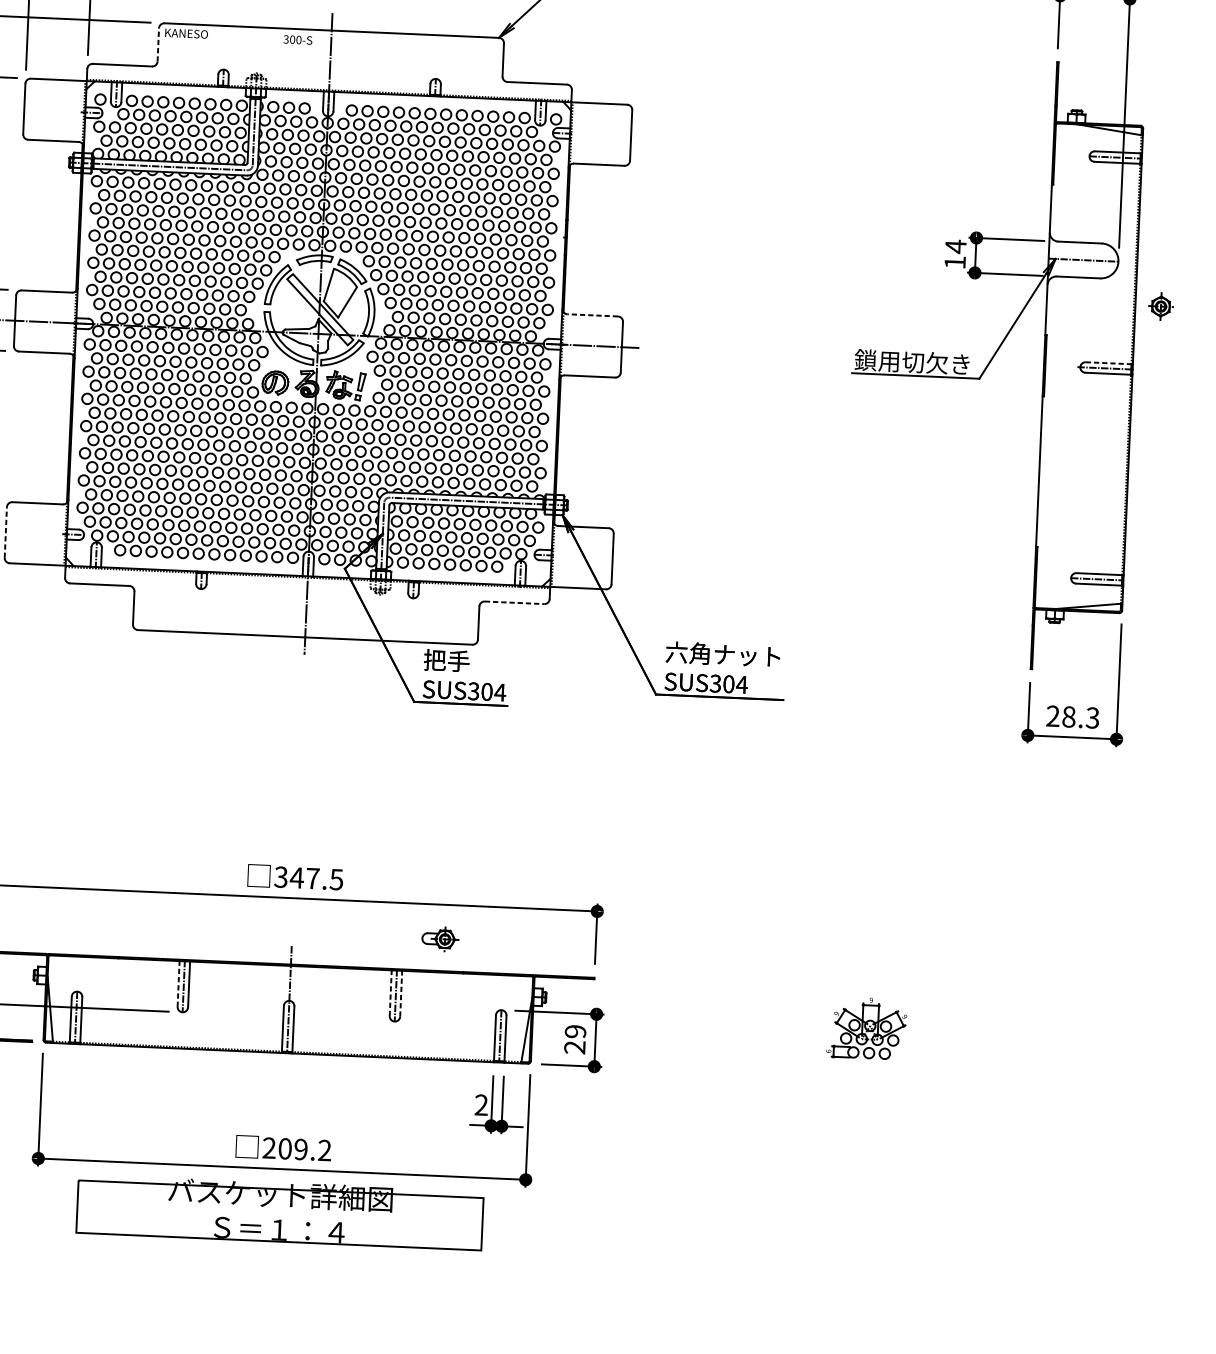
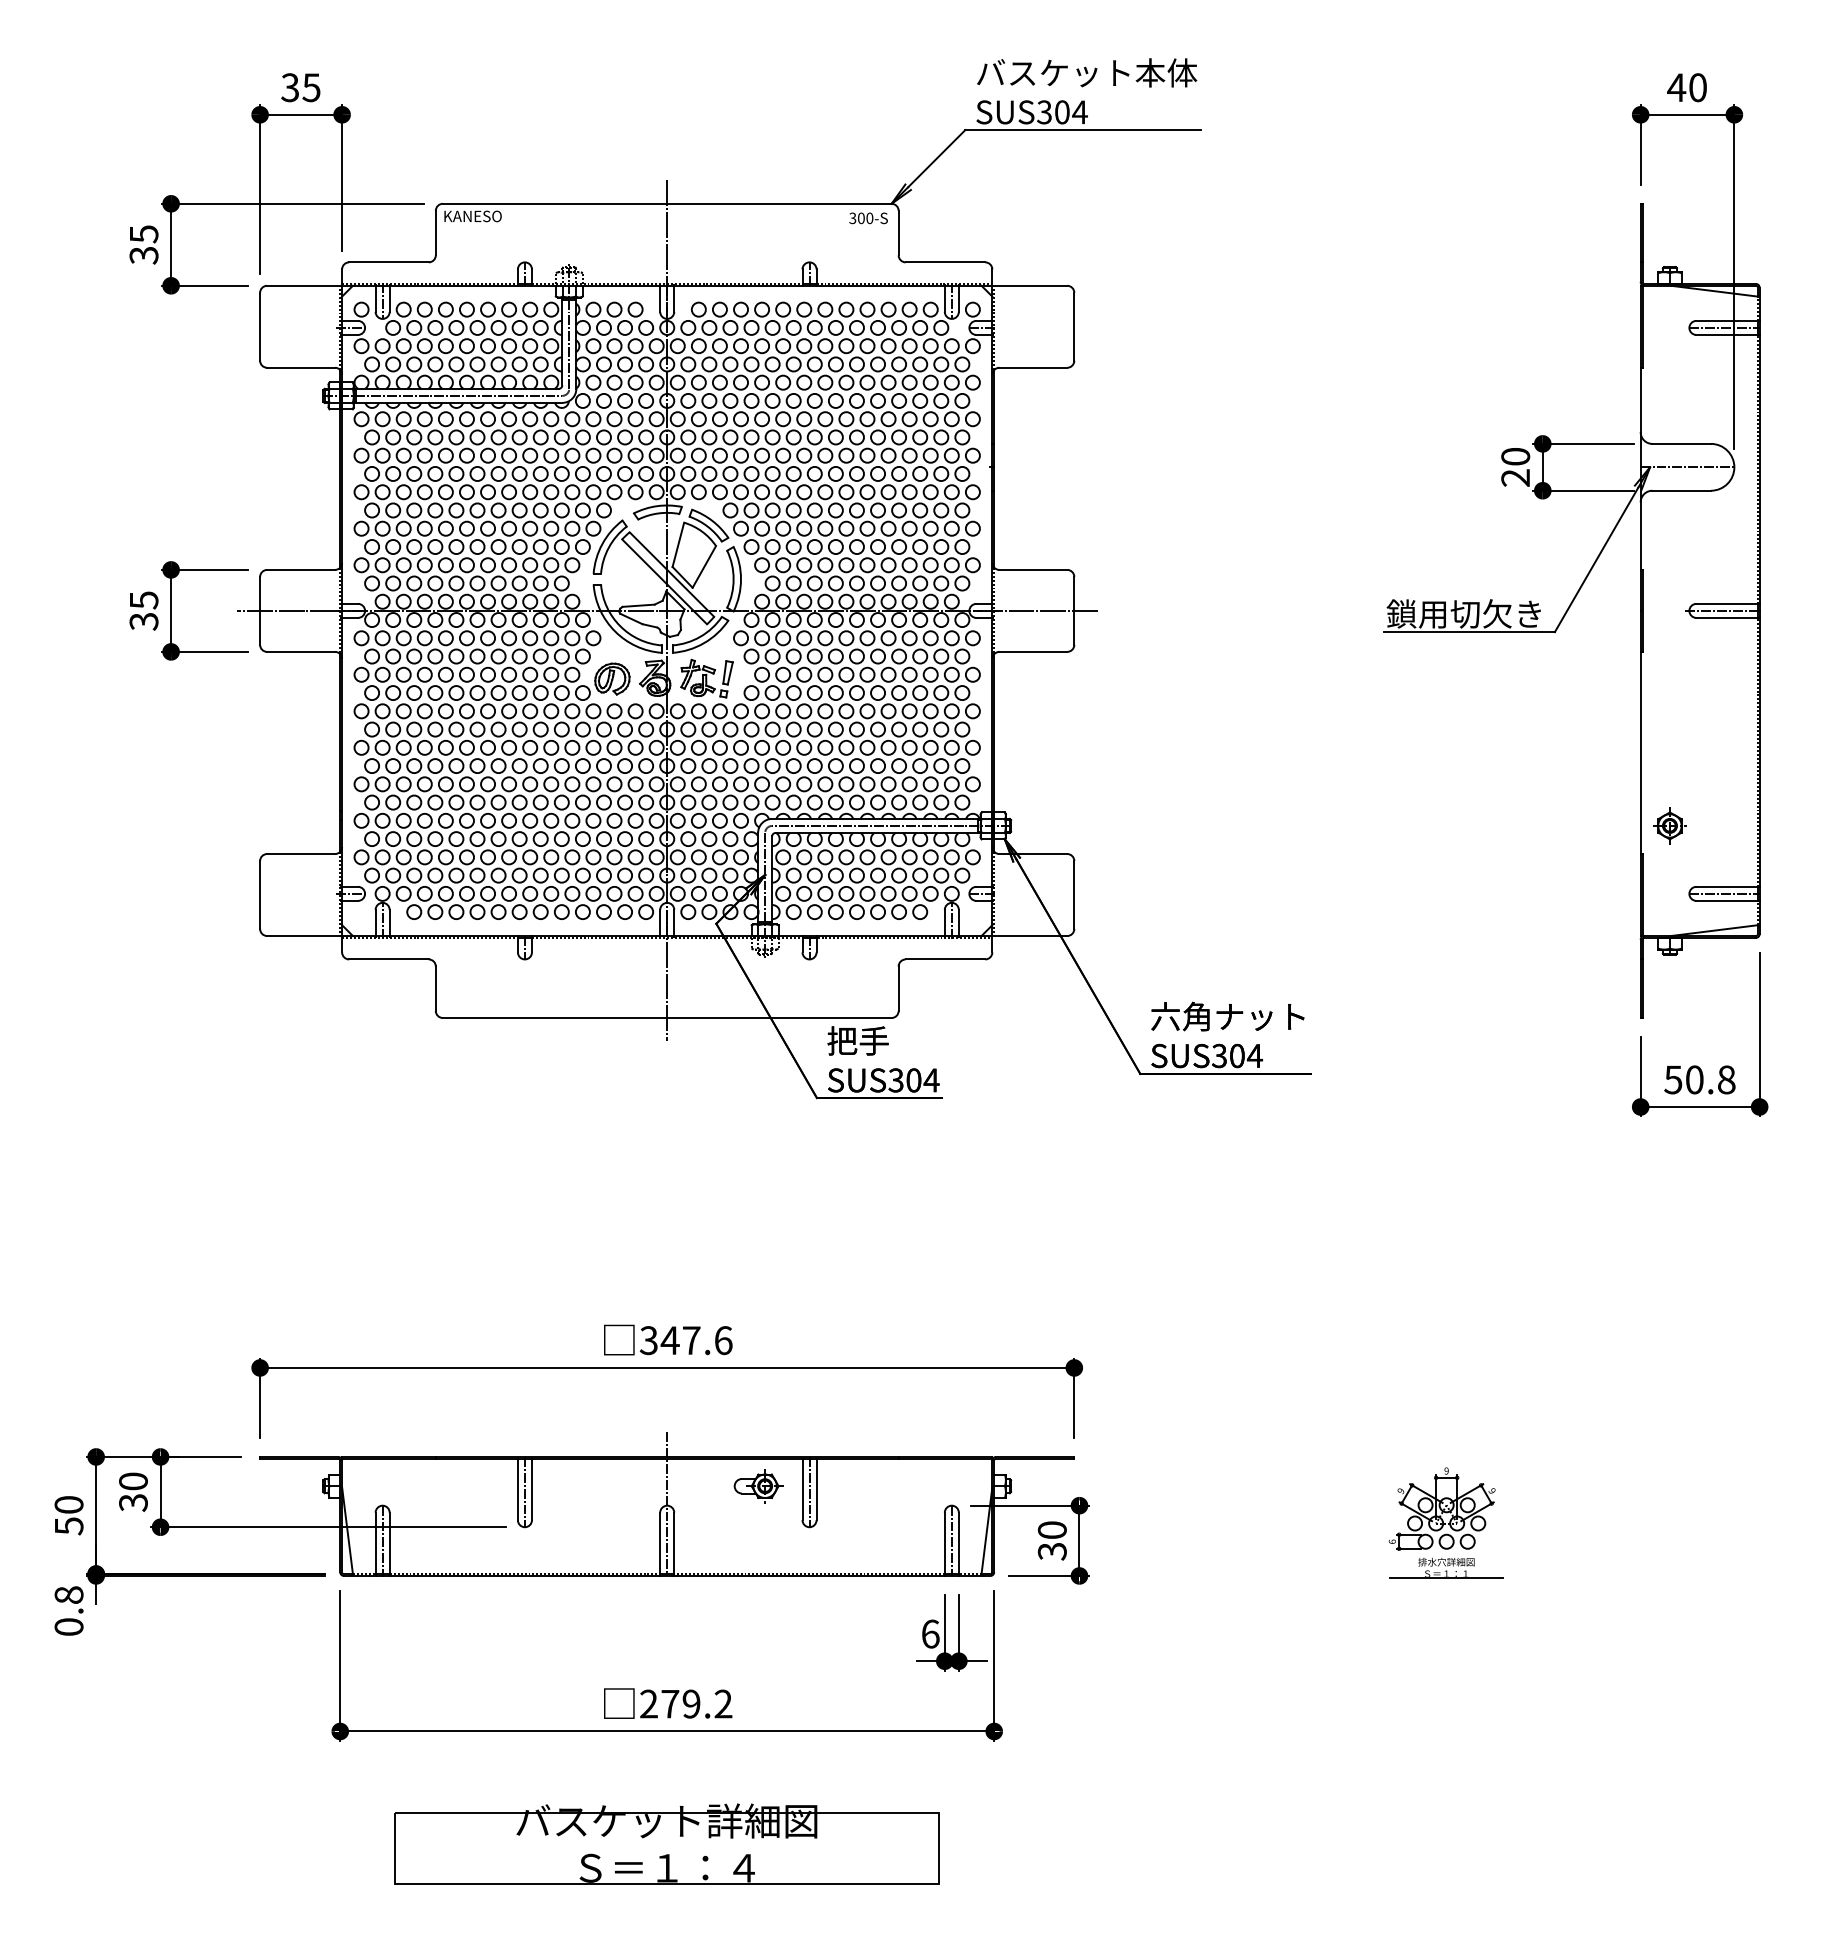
text: (297, 40) -> (868, 218), moved
line: (158, 44) -> (435, 232), dashed -> solid
text: (955, 253) -> (1515, 466), 14 -> 20
part: (1160, 306) -> (1669, 825), moved
line: (592, 315) -> (1033, 569), dashed -> solid
line: (1108, 362) -> (1727, 603), dashed -> solid
line: (6, 532) -> (260, 895), dashed -> solid
line: (514, 602) -> (945, 959), dashed -> solid
text: (1072, 716) -> (1699, 1079), 28.3 -> 50.8
text: (336, 879) -> (723, 1340), 347.5 -> 347.6
part: (440, 939) -> (758, 1486), moved
line: (178, 983) -> (517, 1489), dashed -> solid
line: (390, 993) -> (802, 1489), dashed -> solid
line: (401, 993) -> (816, 1489), dashed -> solid
text: (575, 1039) -> (1052, 1540), 29 -> 30
part: (868, 1072) -> (1446, 1567), added
text: (481, 1104) -> (930, 1633), 2 -> 6
text: (285, 1148) -> (670, 1703), 209.2 -> 279.2
part: (279, 1211) -> (666, 1843), moved

